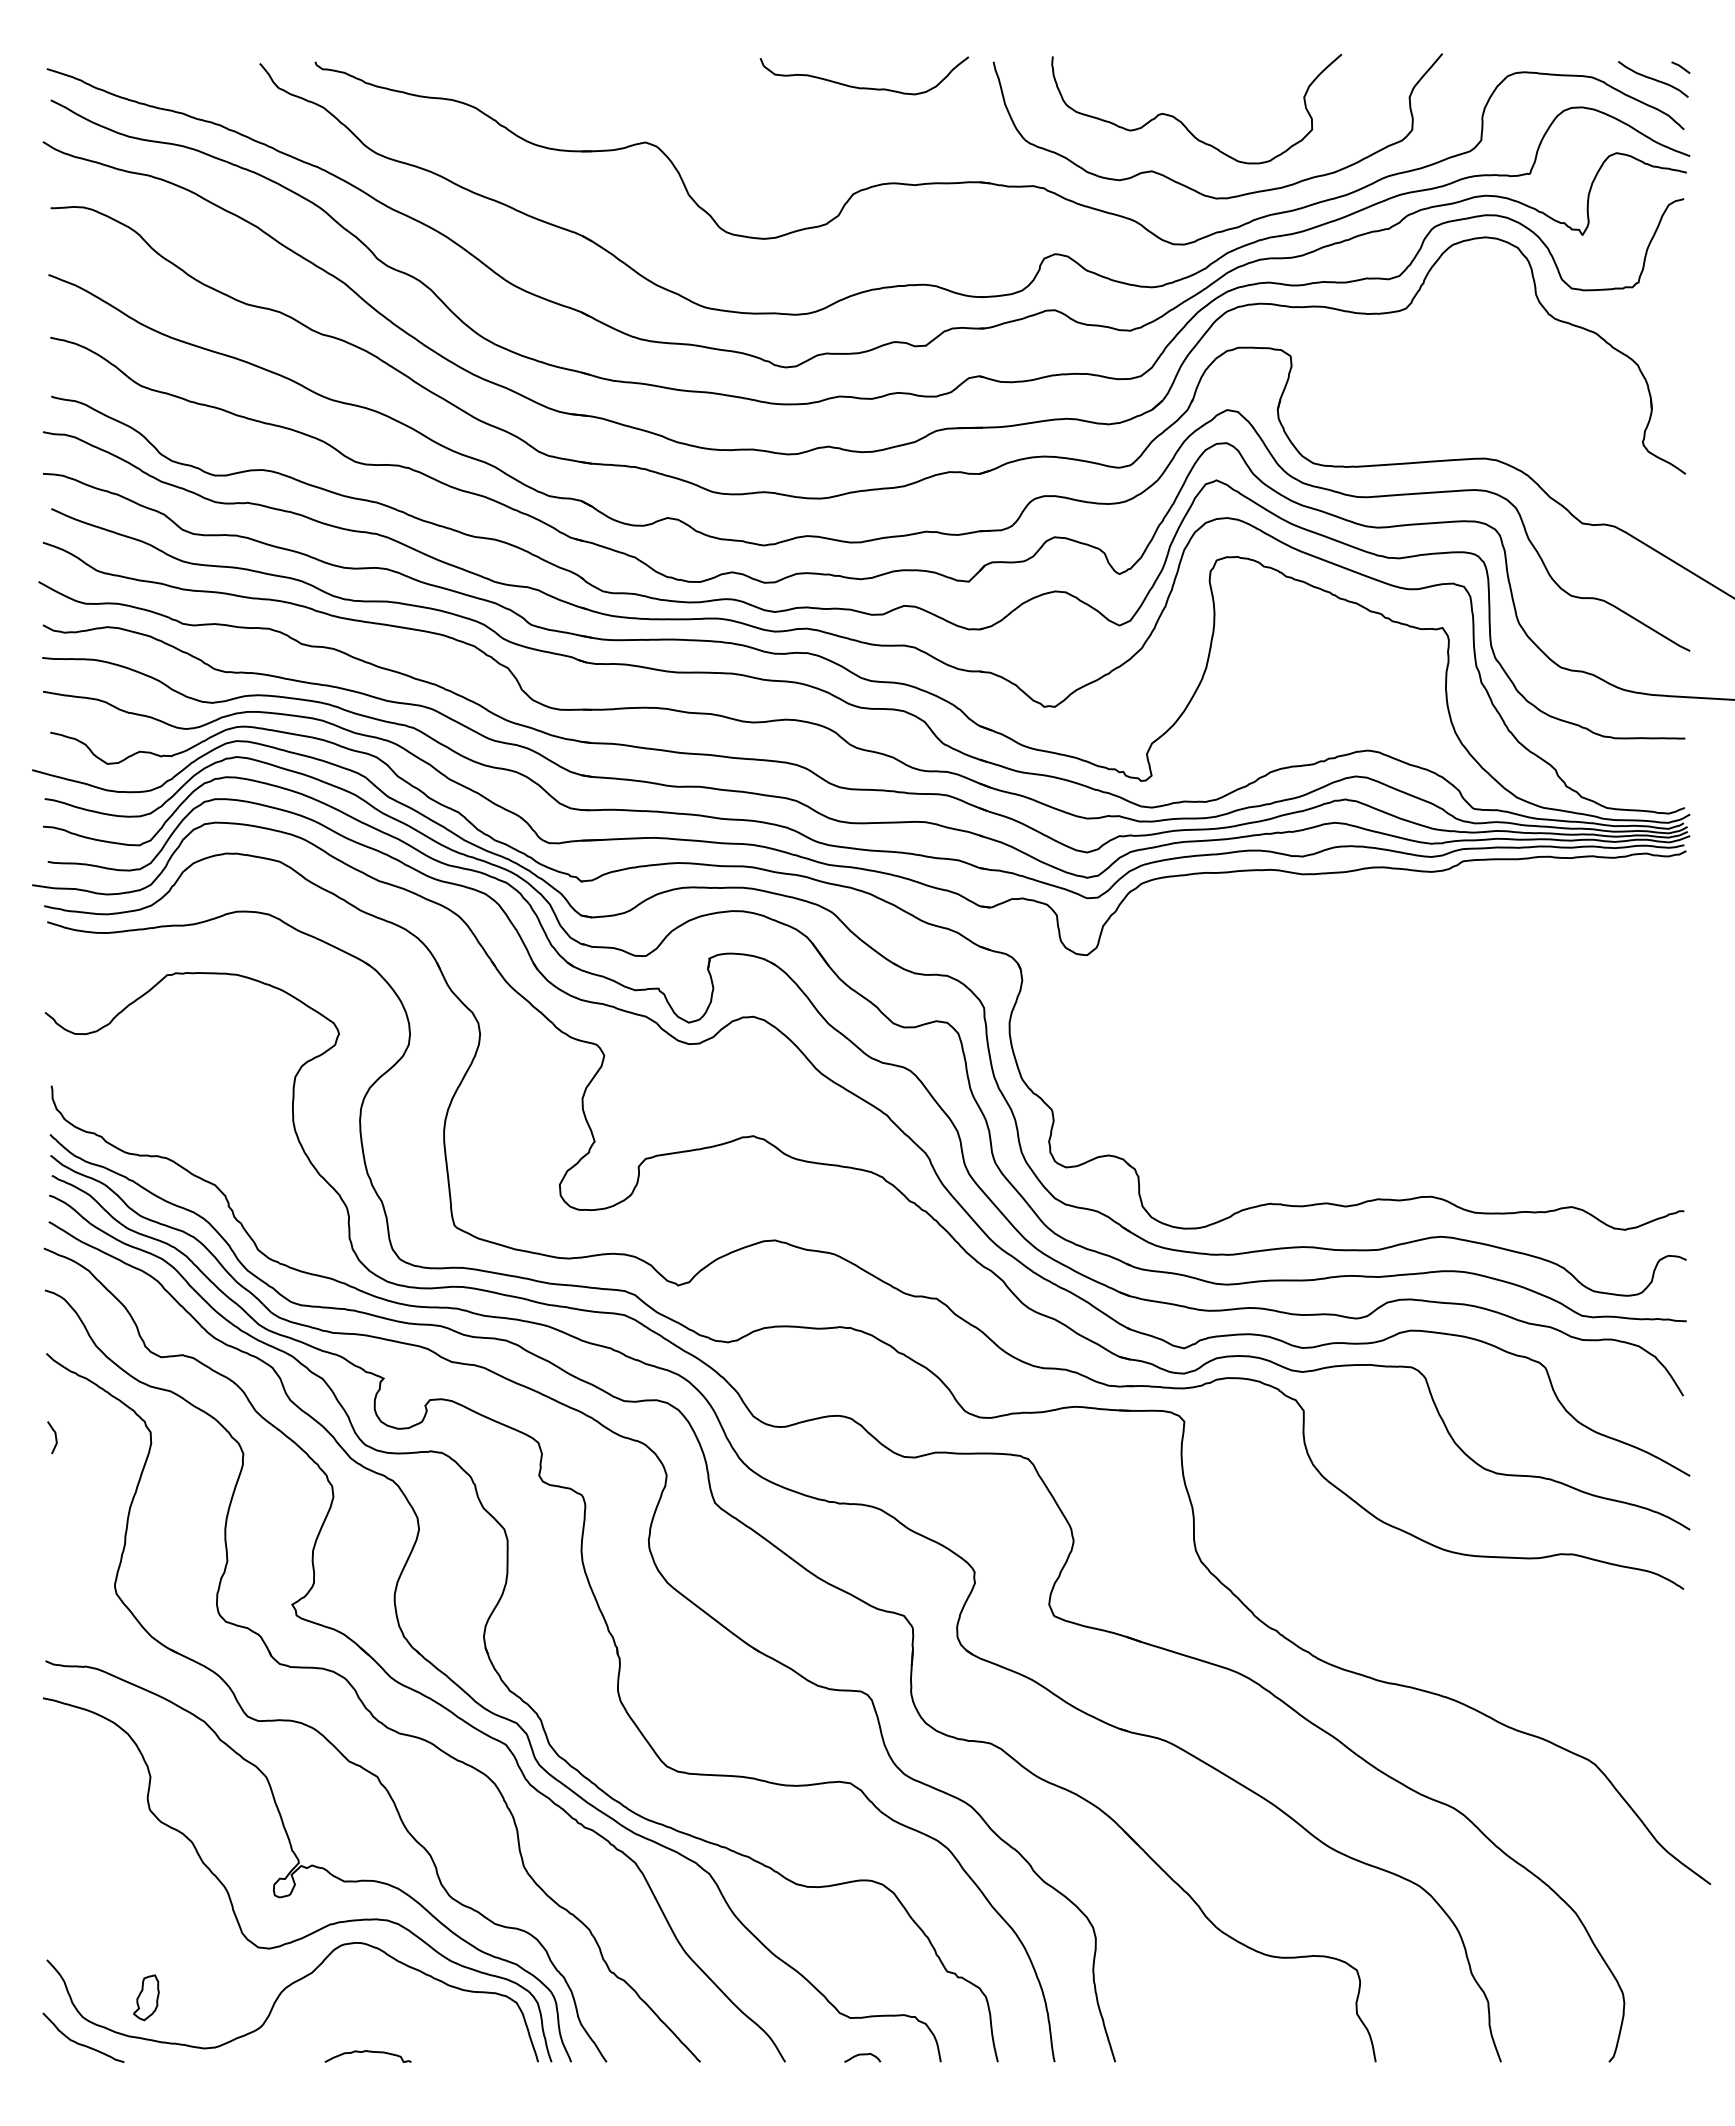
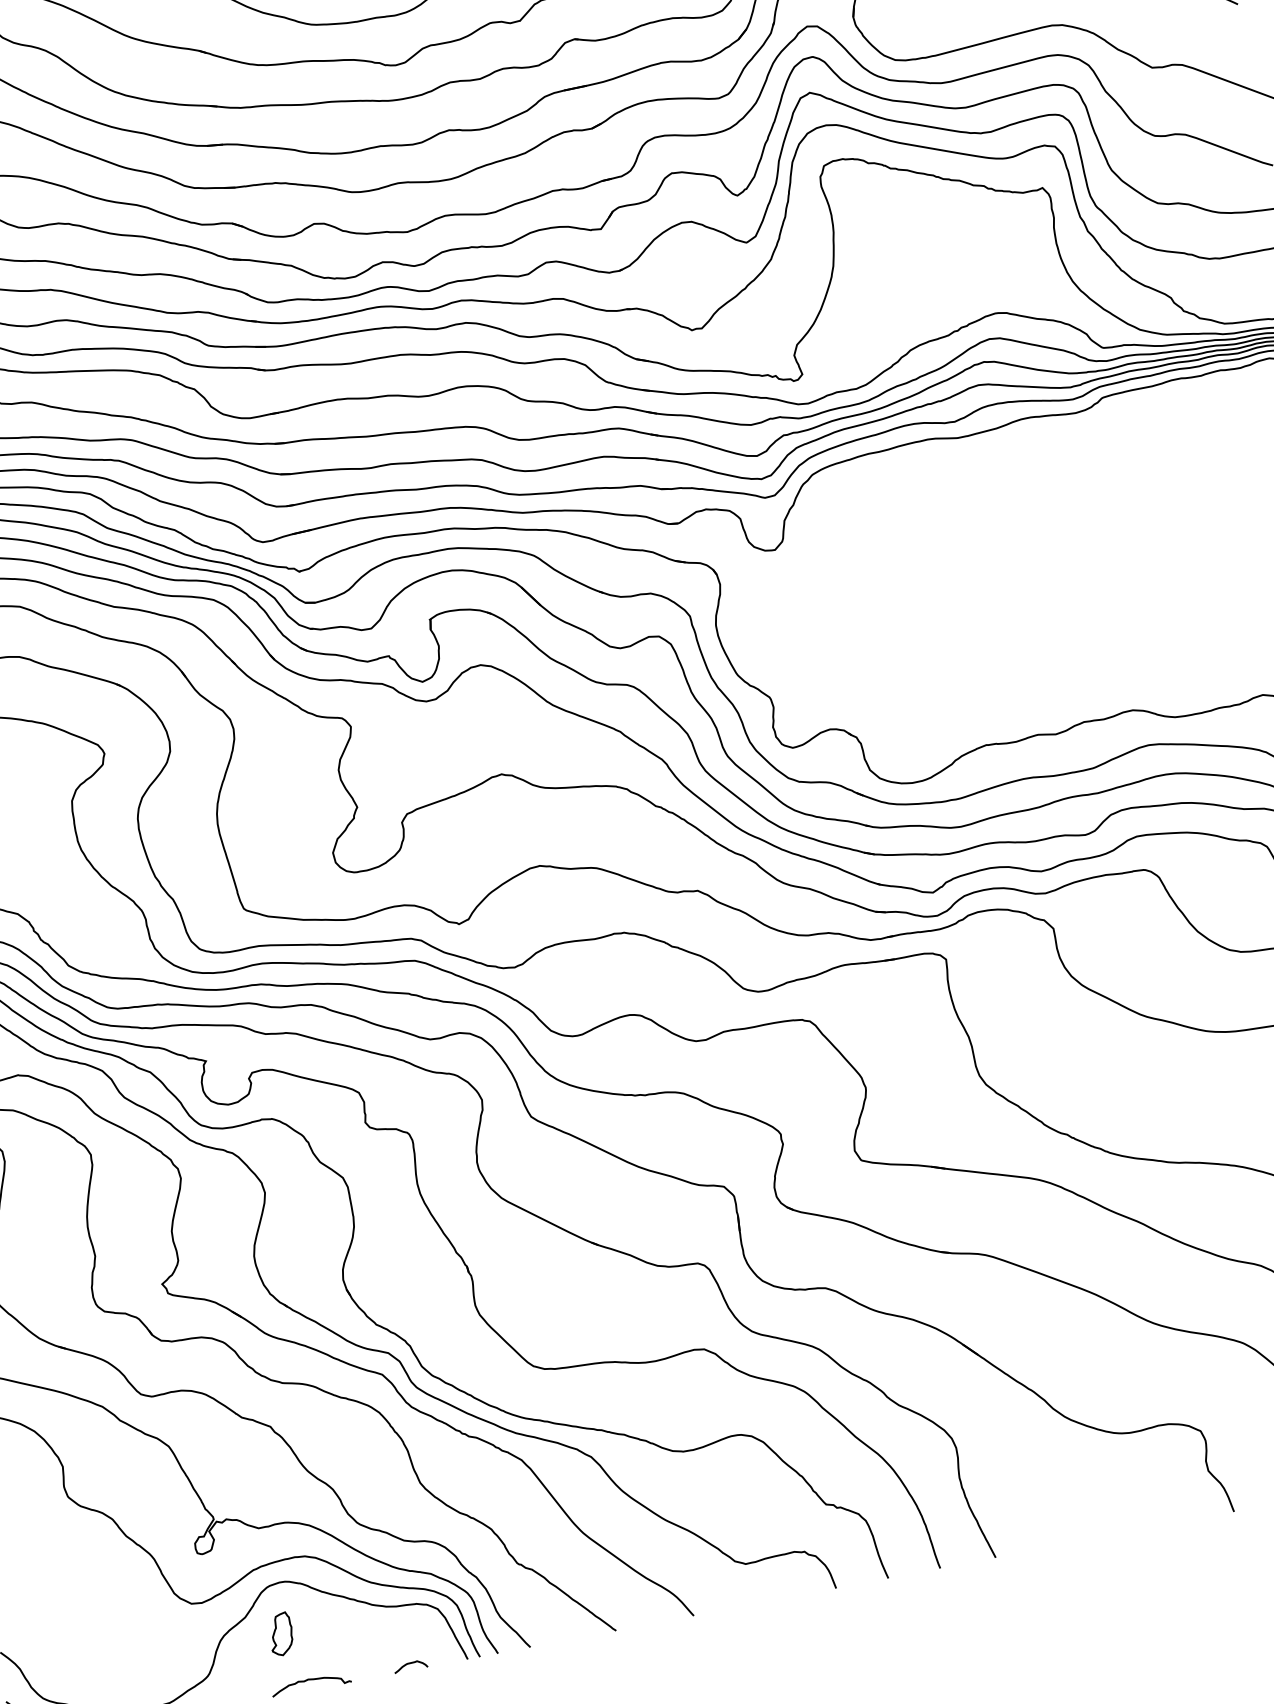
part: (146, 1997) -> (281, 1634), moved
curve: (862, 2055) -> (410, 1664), moved

